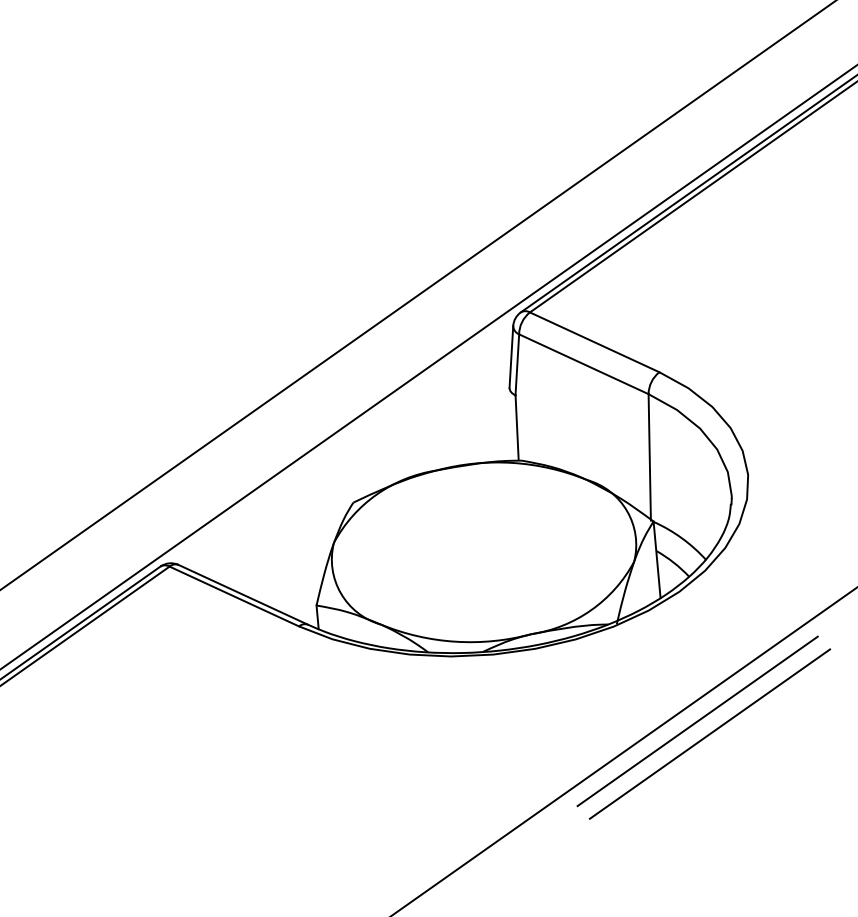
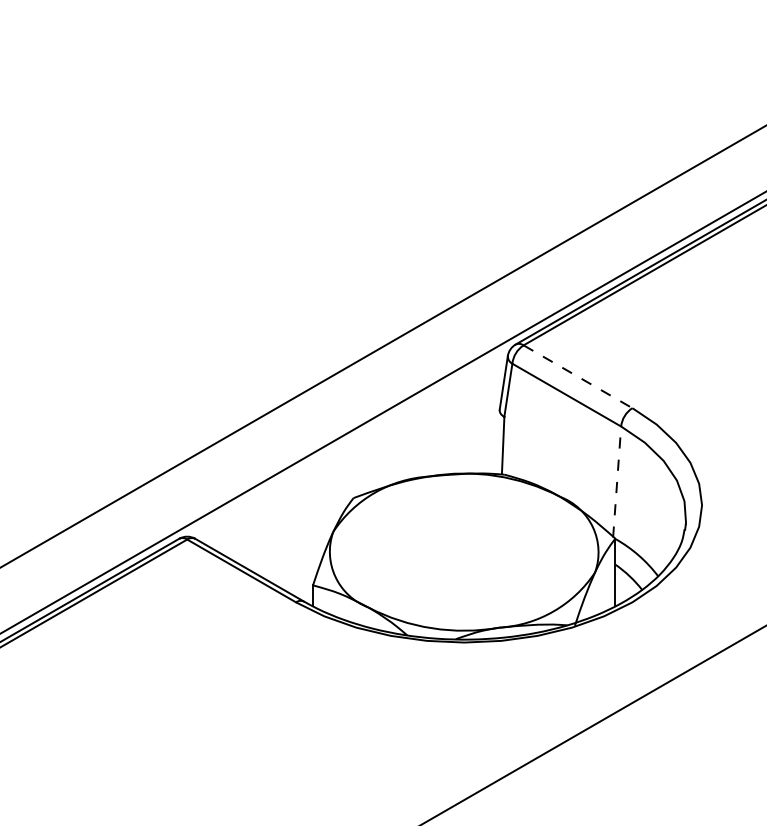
line: (595, 341) -> (578, 376), solid -> dashed
line: (650, 457) -> (617, 482), solid -> dashed
line: (698, 721) -> (638, 717), removed
line: (709, 734) -> (647, 729), removed

